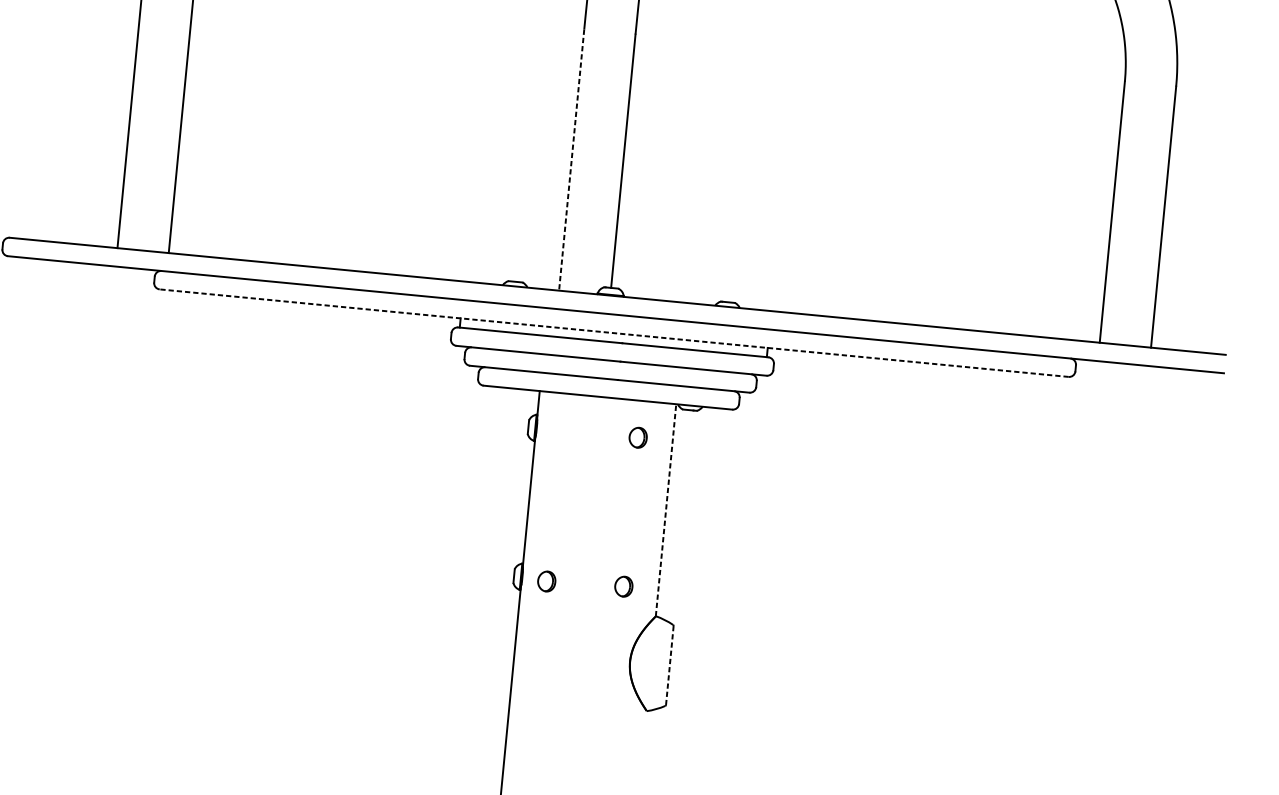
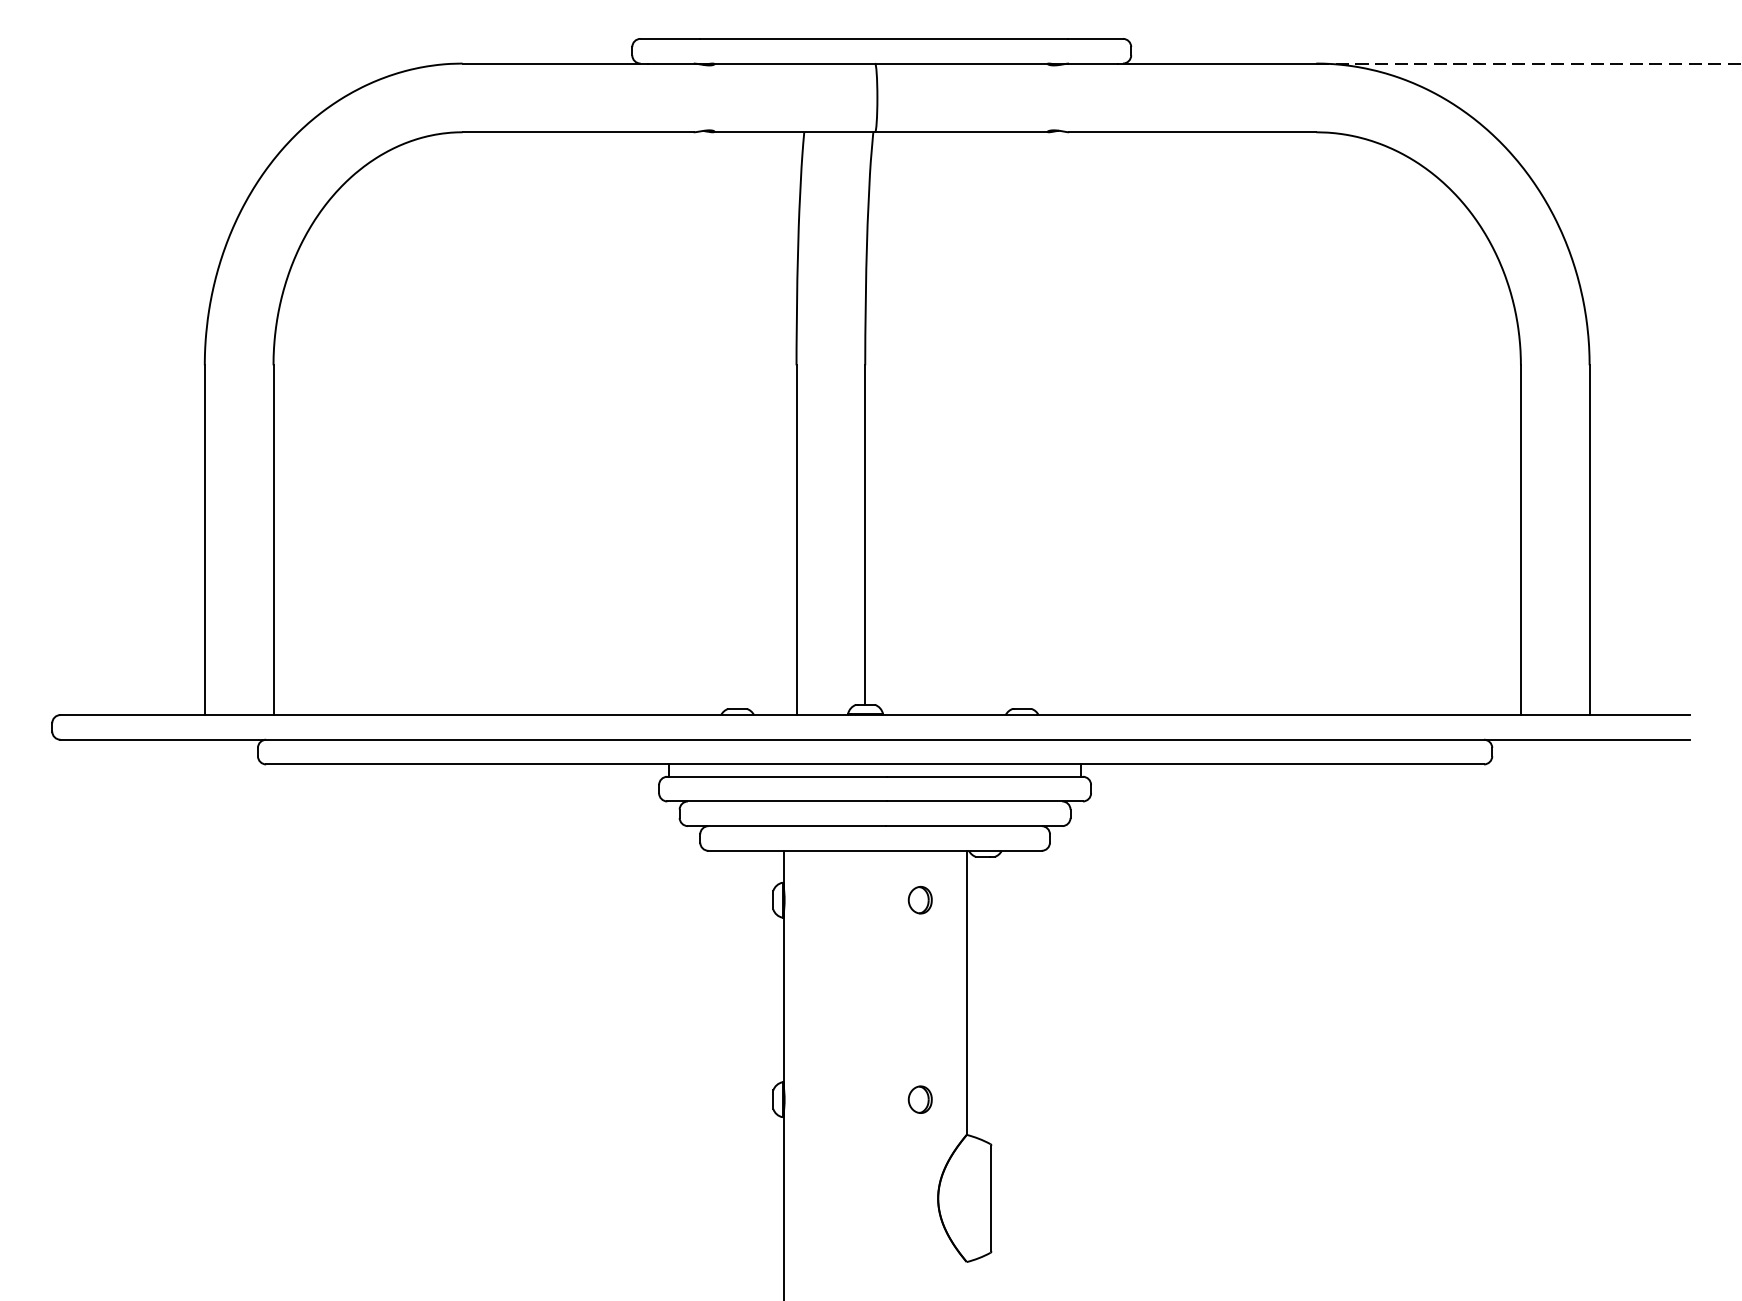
line: (571, 160) -> (796, 540), dashed -> solid
line: (614, 333) -> (875, 764), dashed -> solid
line: (666, 509) -> (966, 992), dashed -> solid
part: (546, 581) -> (816, 1102), removed
line: (669, 665) -> (991, 1198), dashed -> solid

